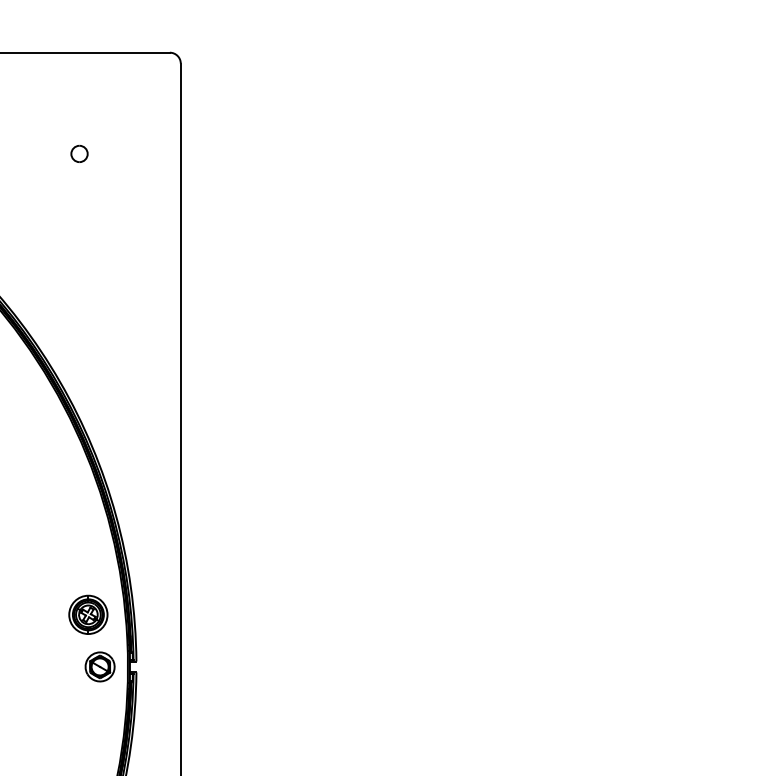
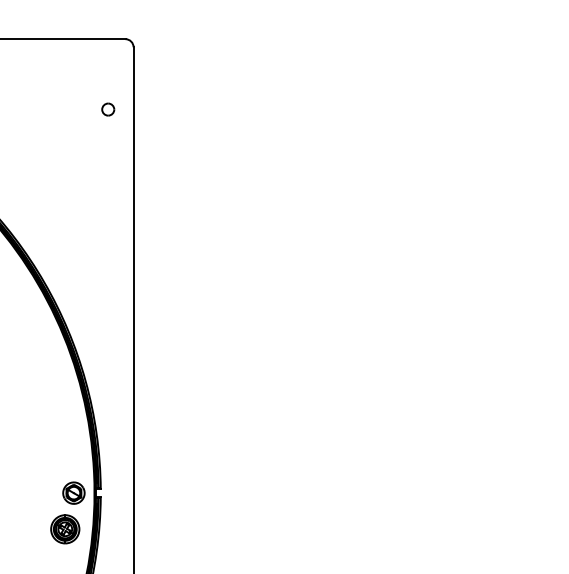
part: (79, 153) -> (108, 109), moved
part: (88, 614) -> (65, 529), moved

